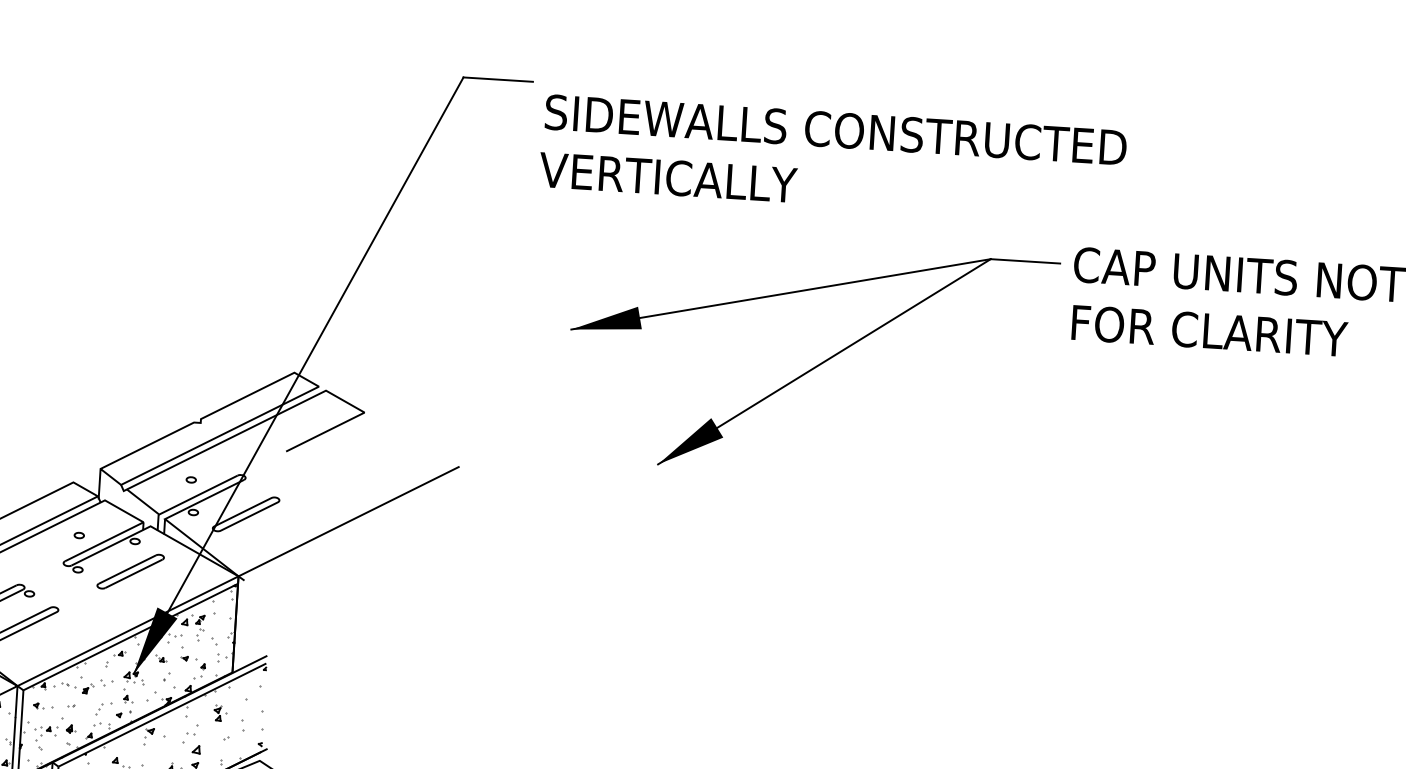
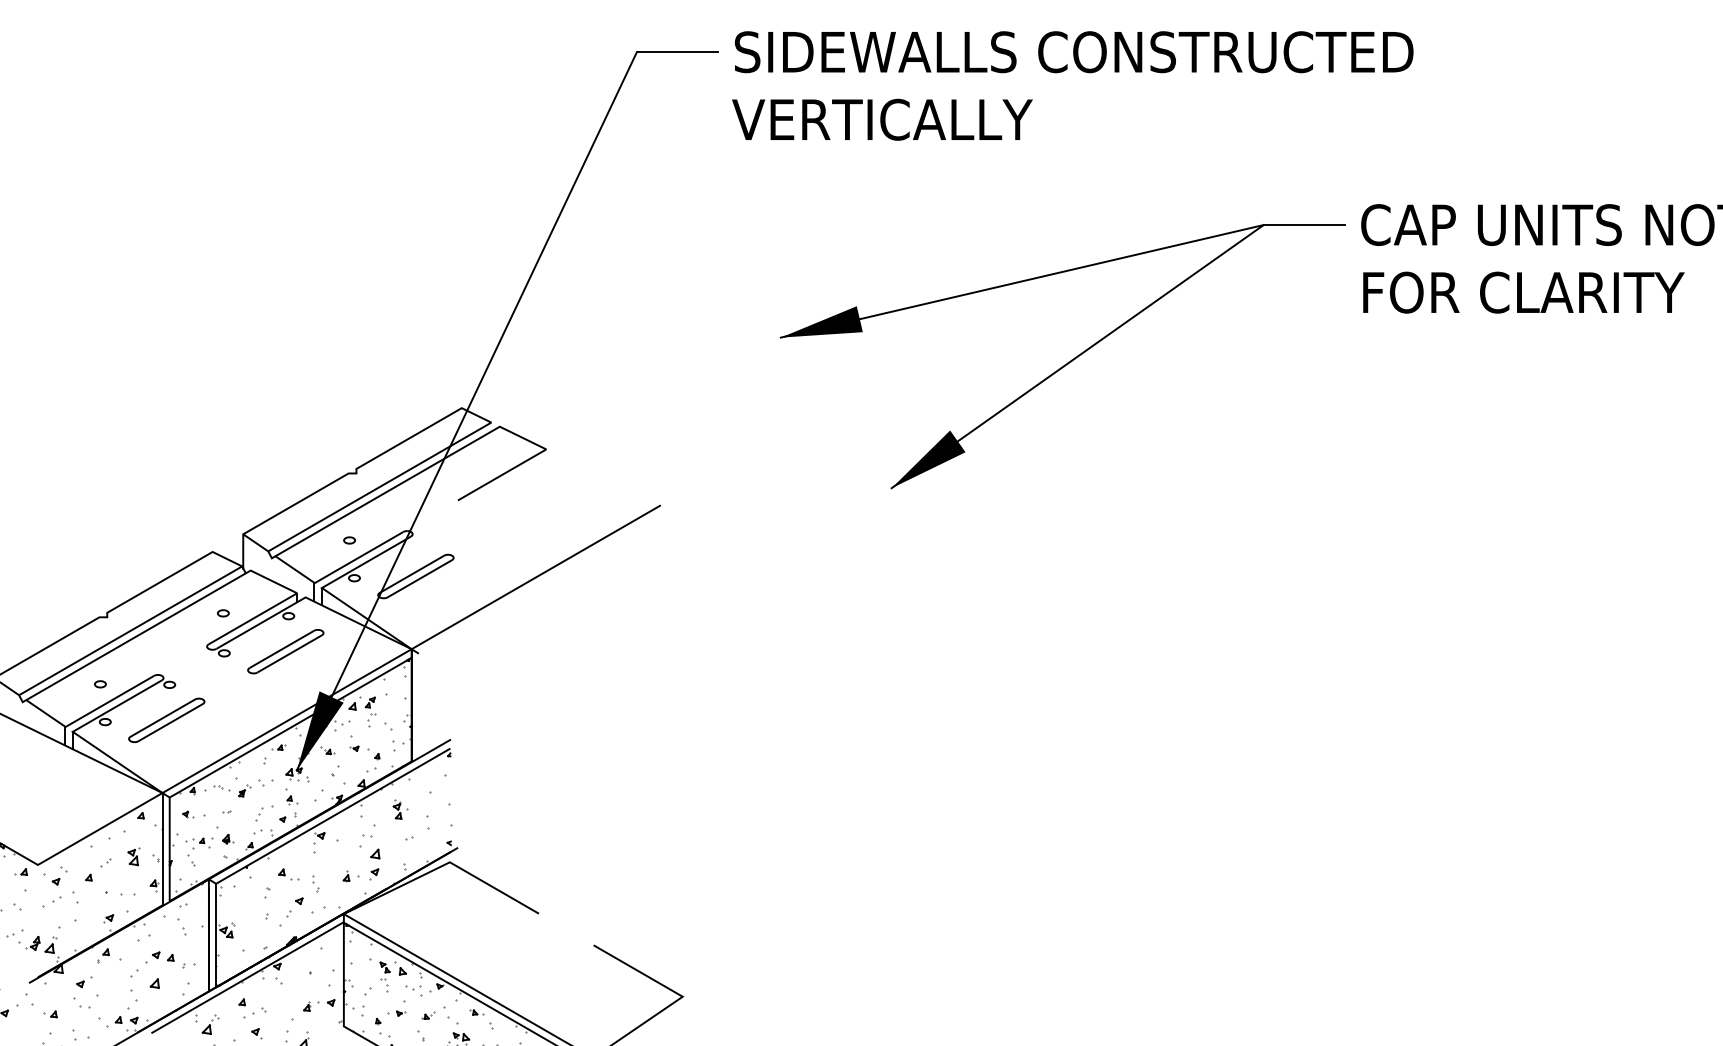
text: (832, 158) -> (1072, 85), moved

